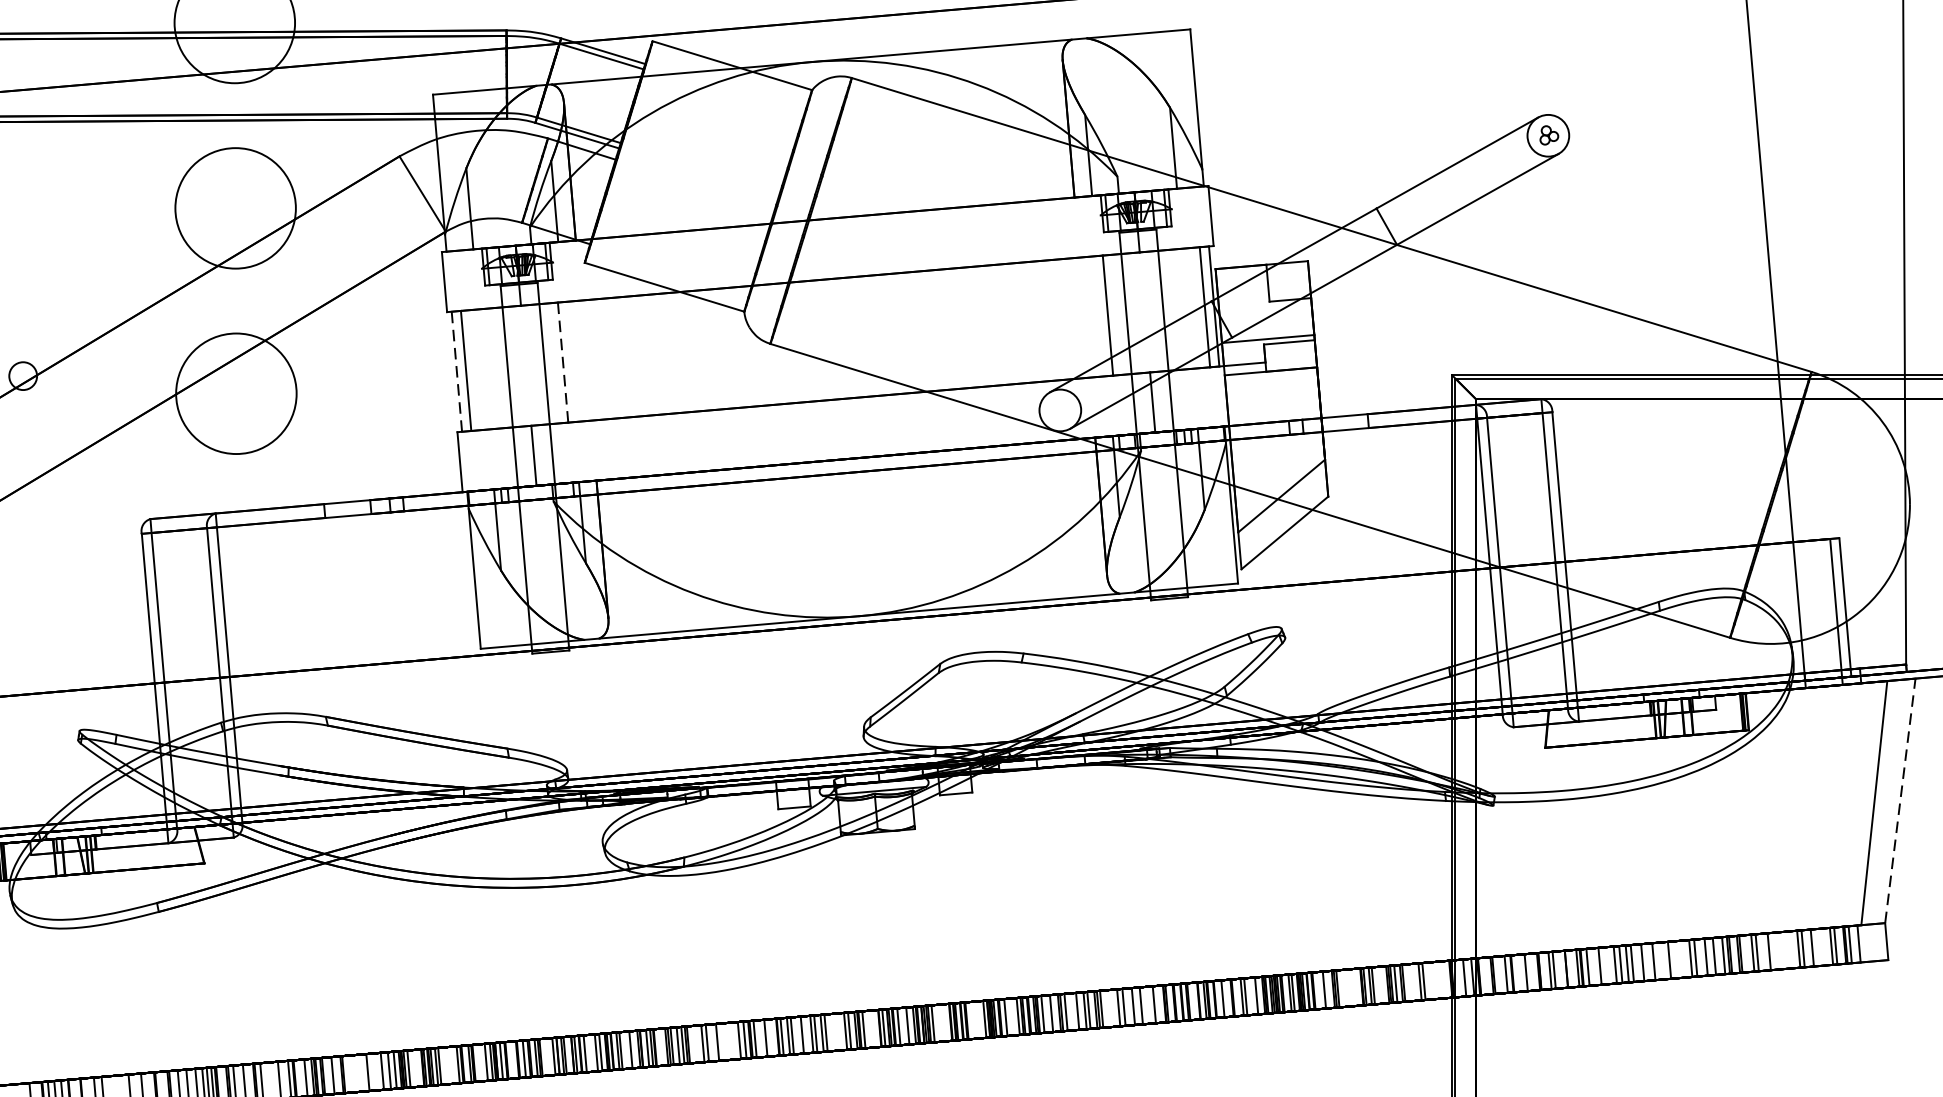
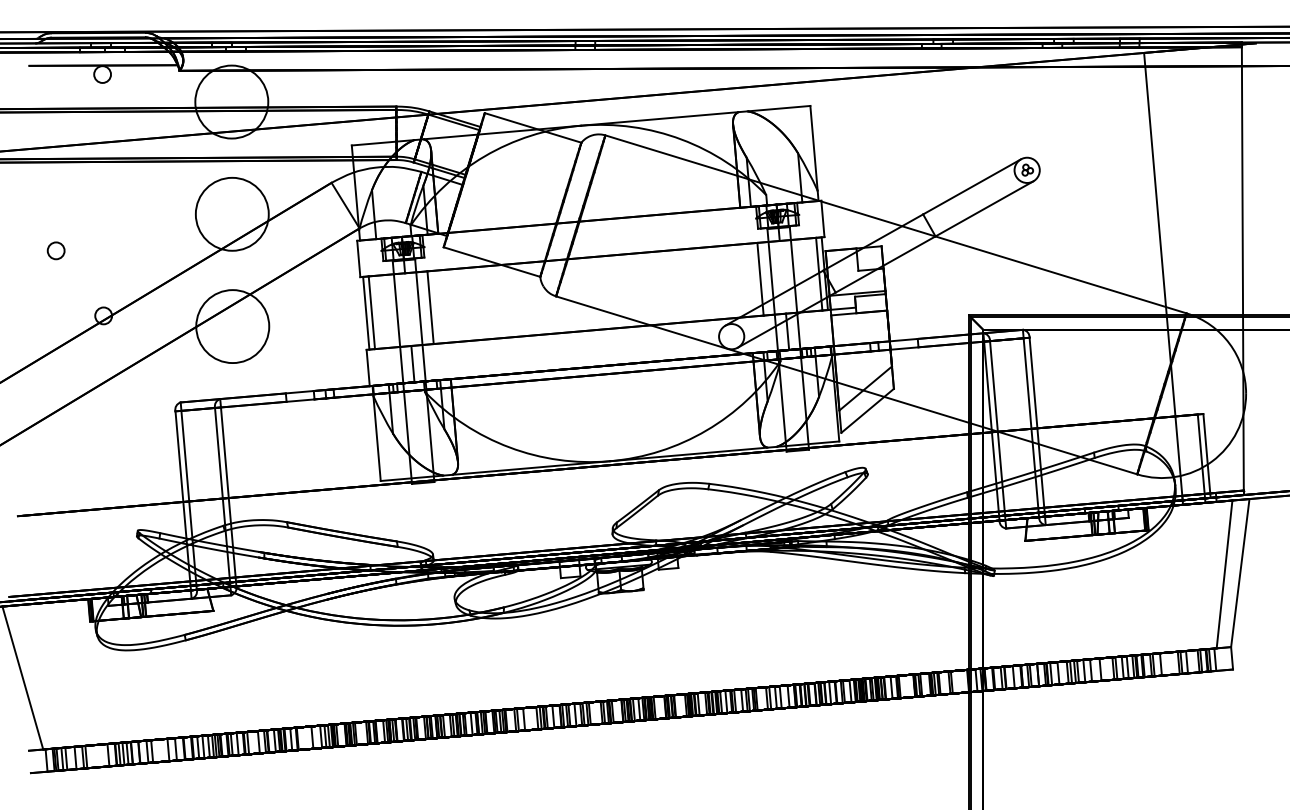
line: (562, 362) -> (430, 307), dashed -> solid
line: (457, 372) -> (366, 313), dashed -> solid
line: (1900, 801) -> (1240, 573), dashed -> solid

